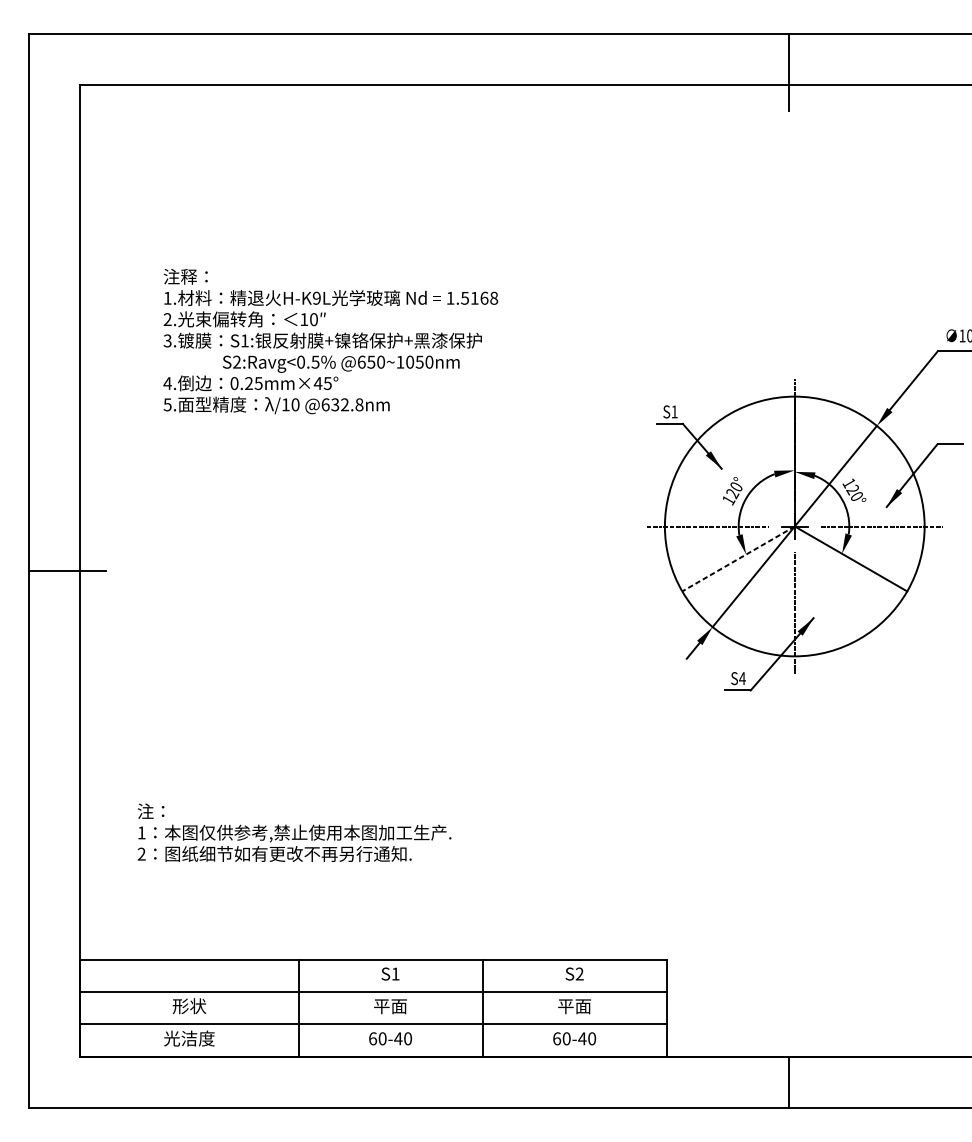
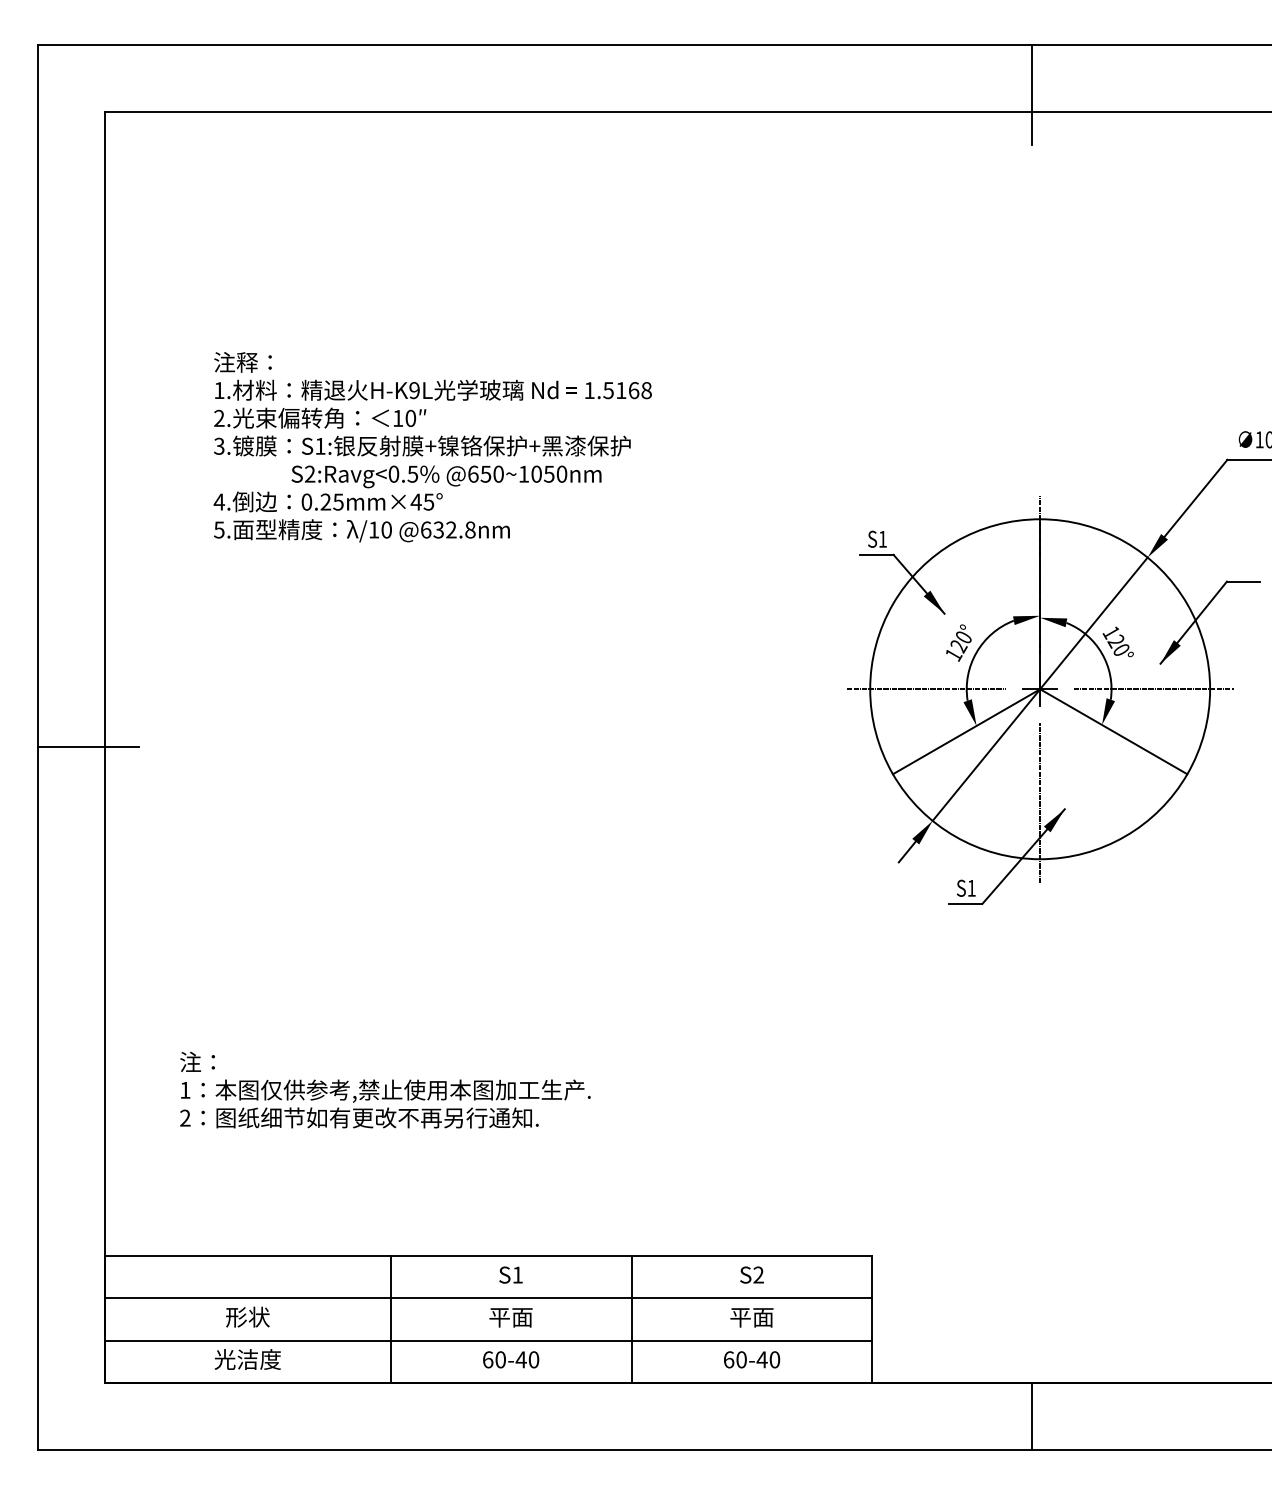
line: (738, 558) -> (966, 731), dashed -> solid
text: (742, 678) -> (971, 888), S4 -> S1

